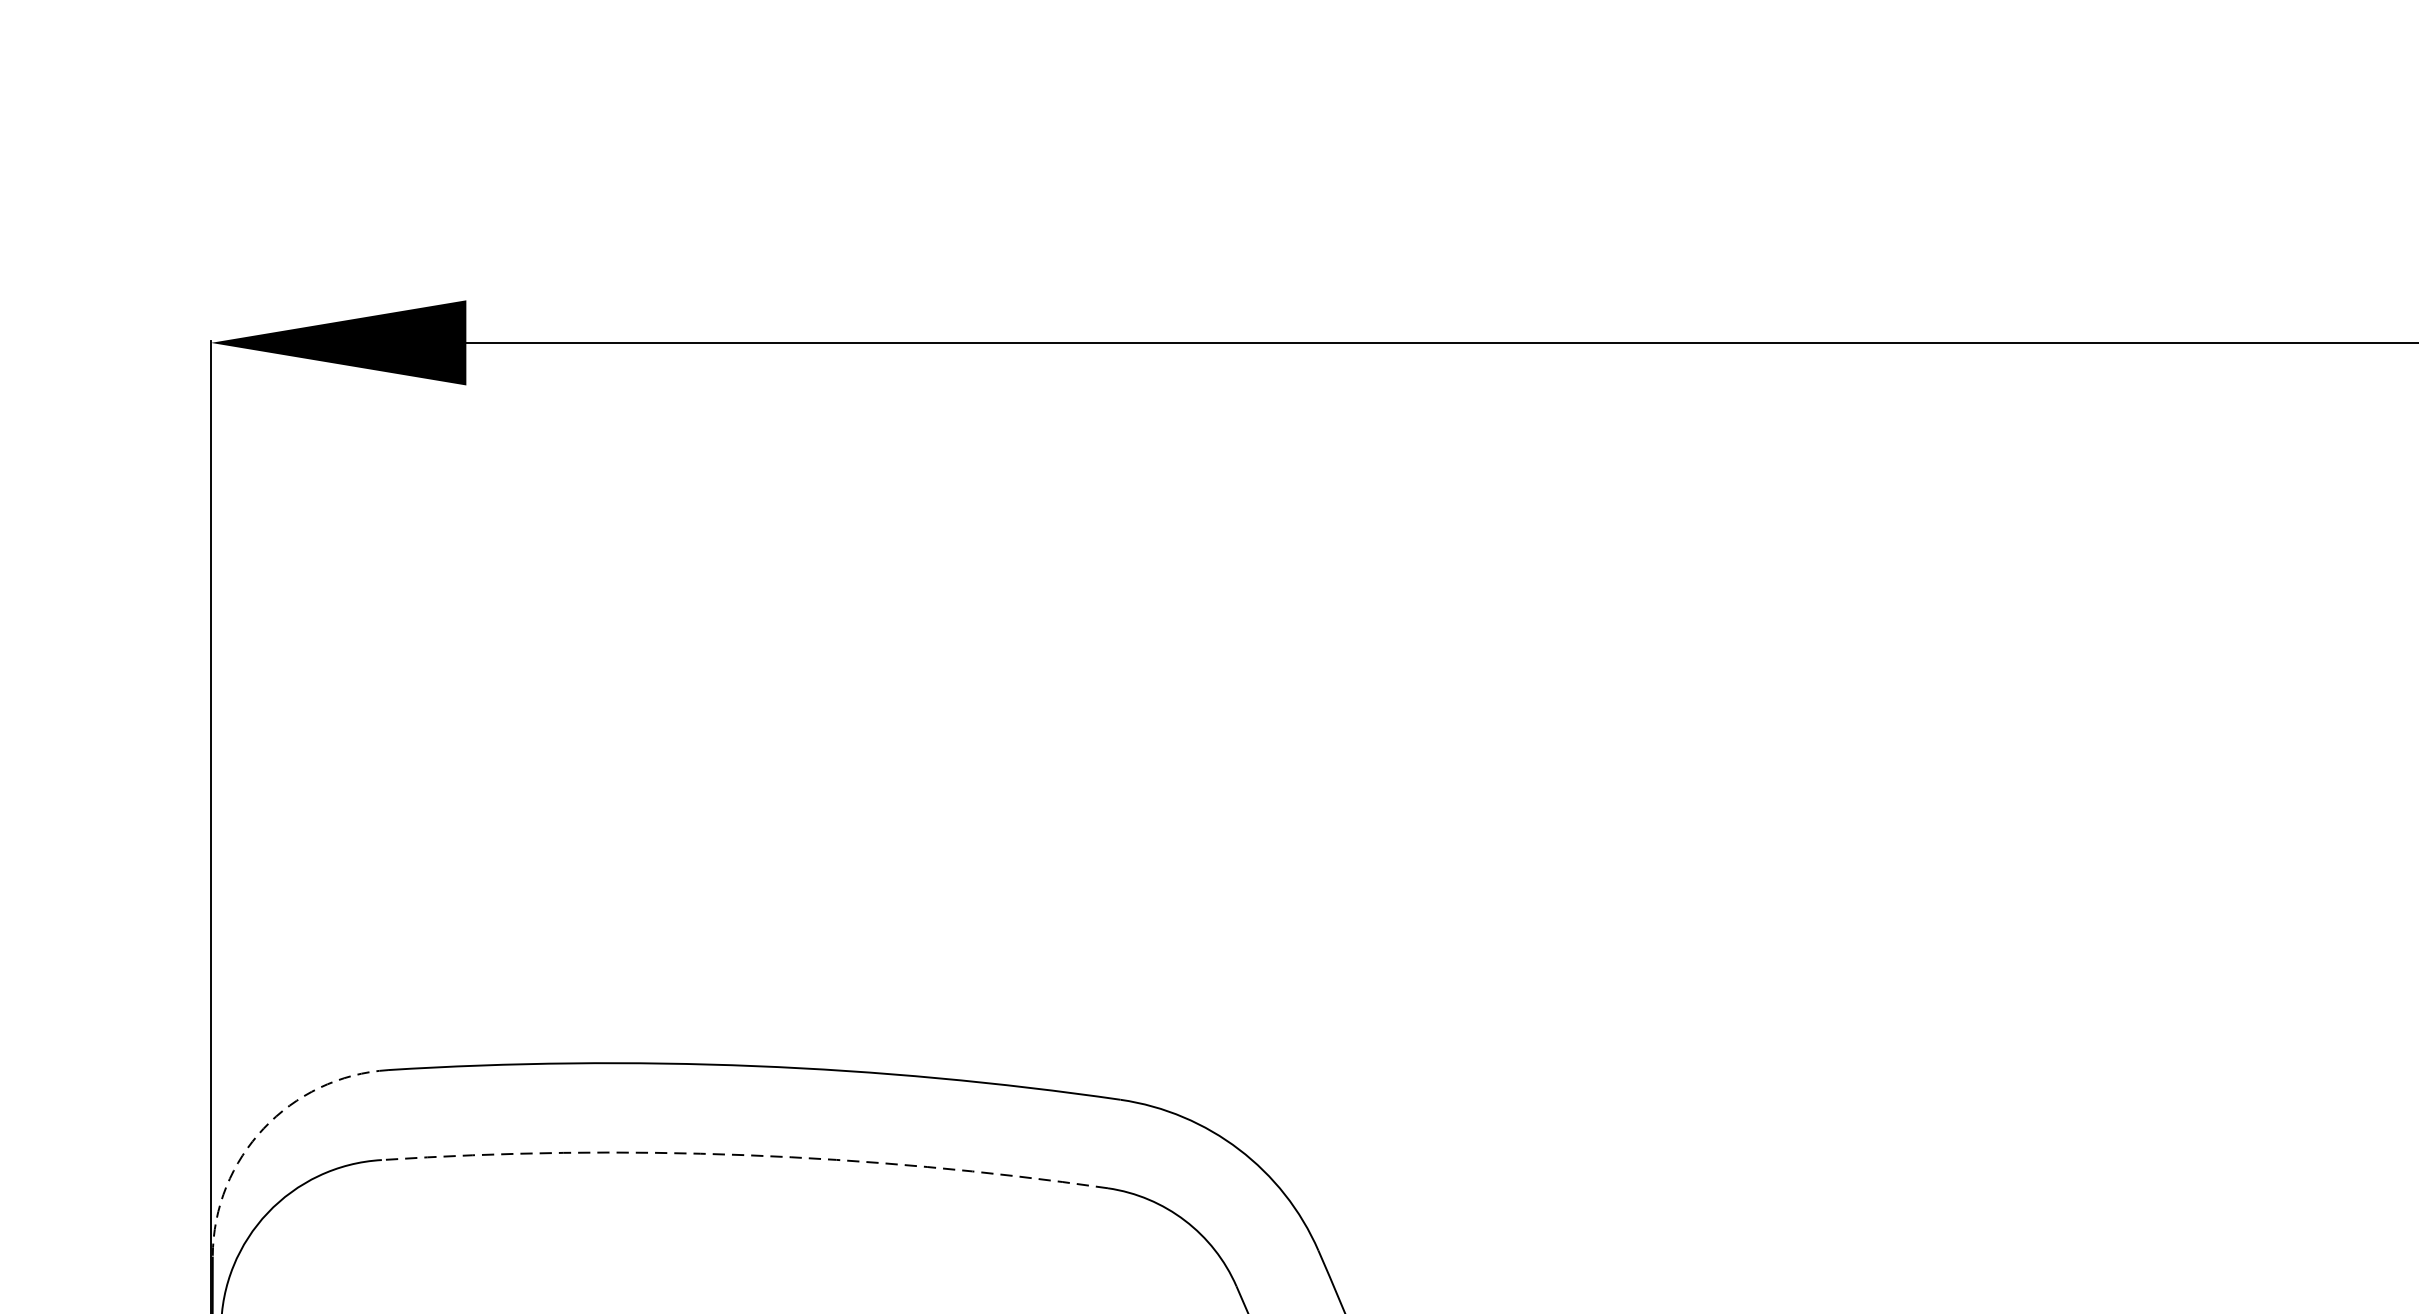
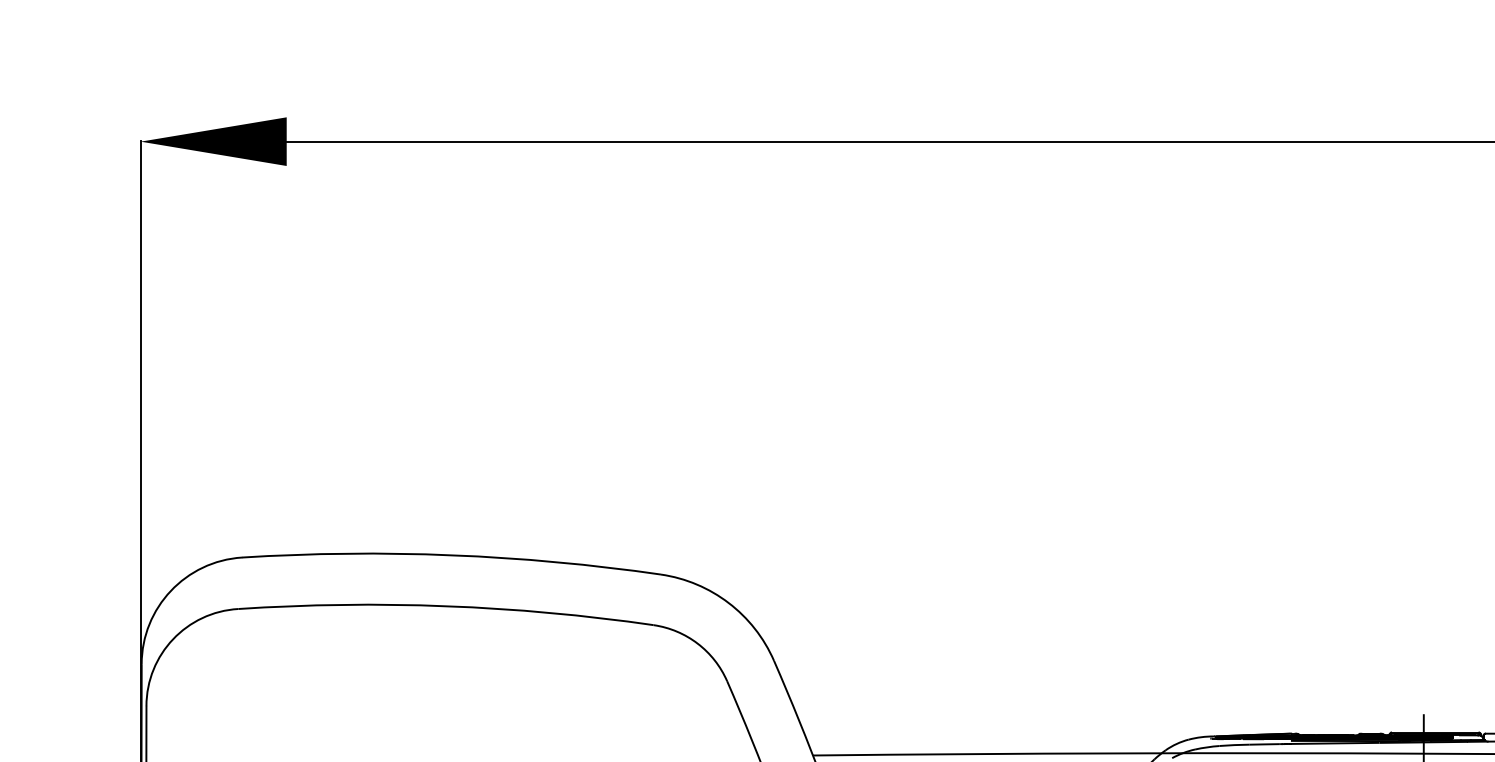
arc: (263, 1127) -> (170, 590), dashed -> solid
arc: (745, 1155) -> (446, 606), dashed -> solid

